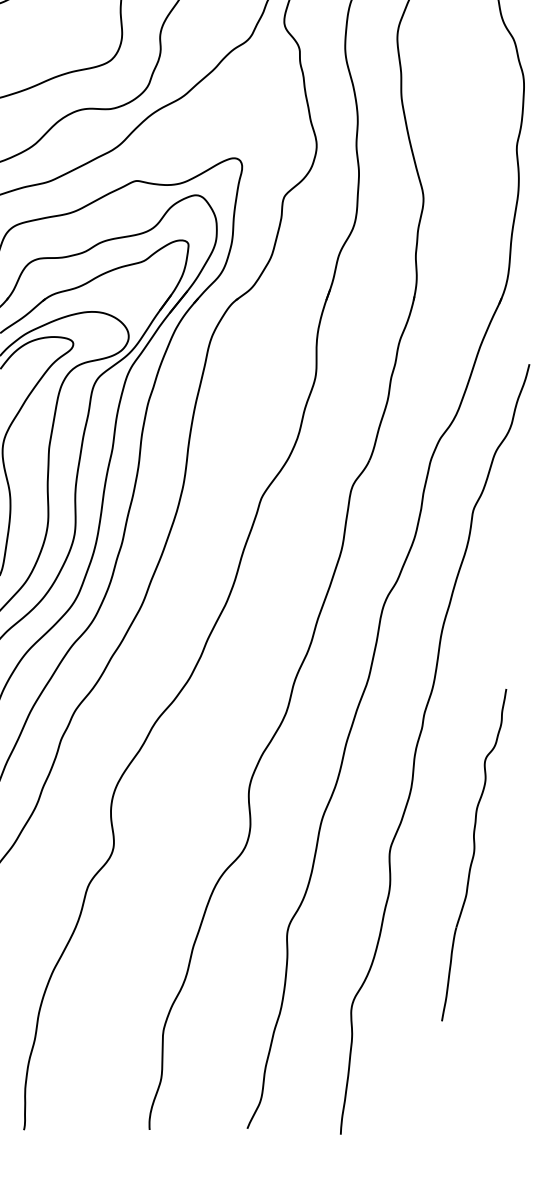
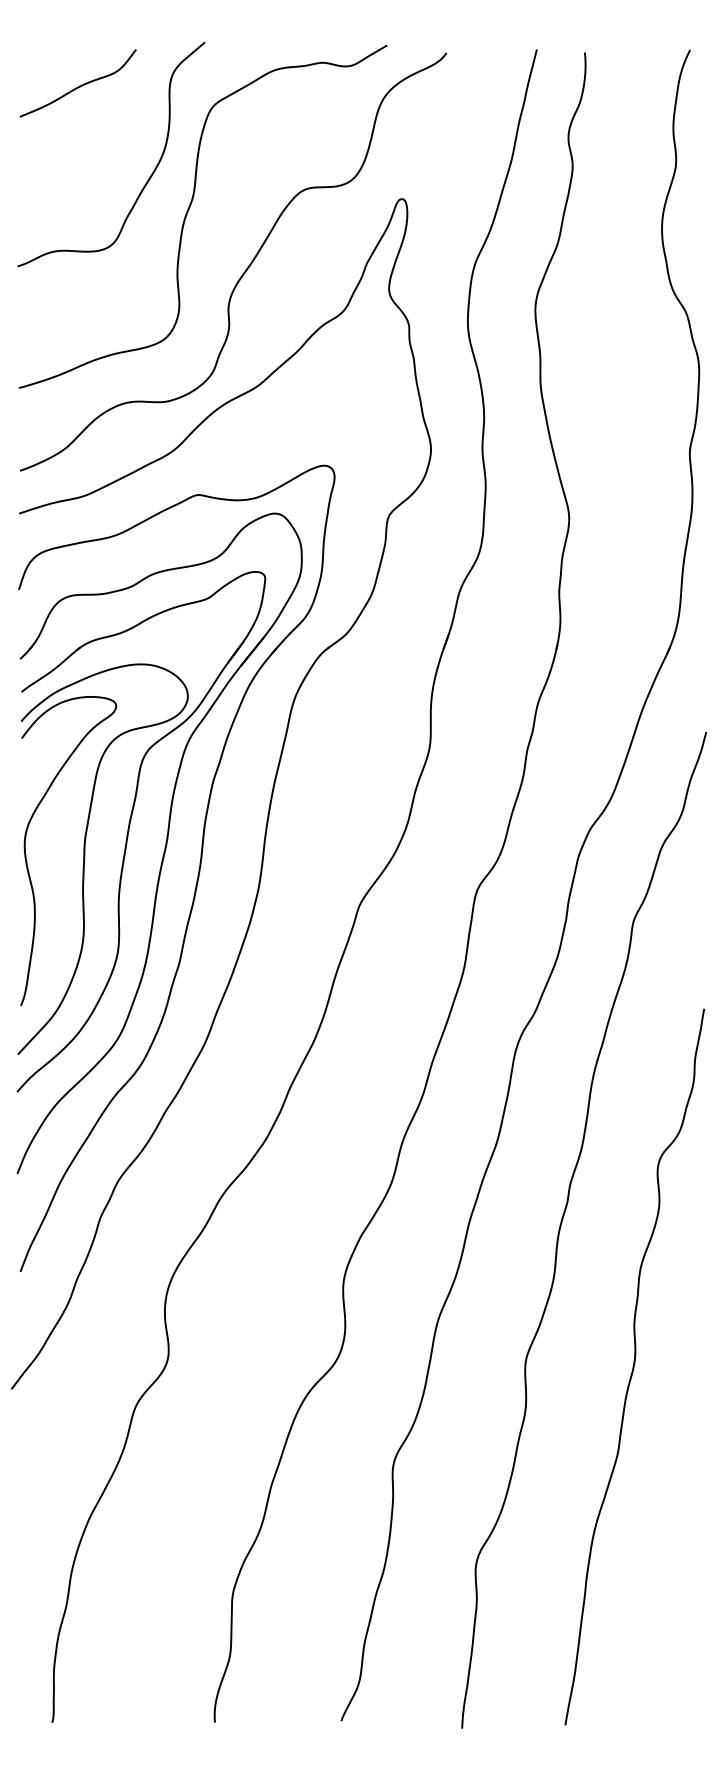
part: (474, 854) -> (634, 1366), size x1.67

